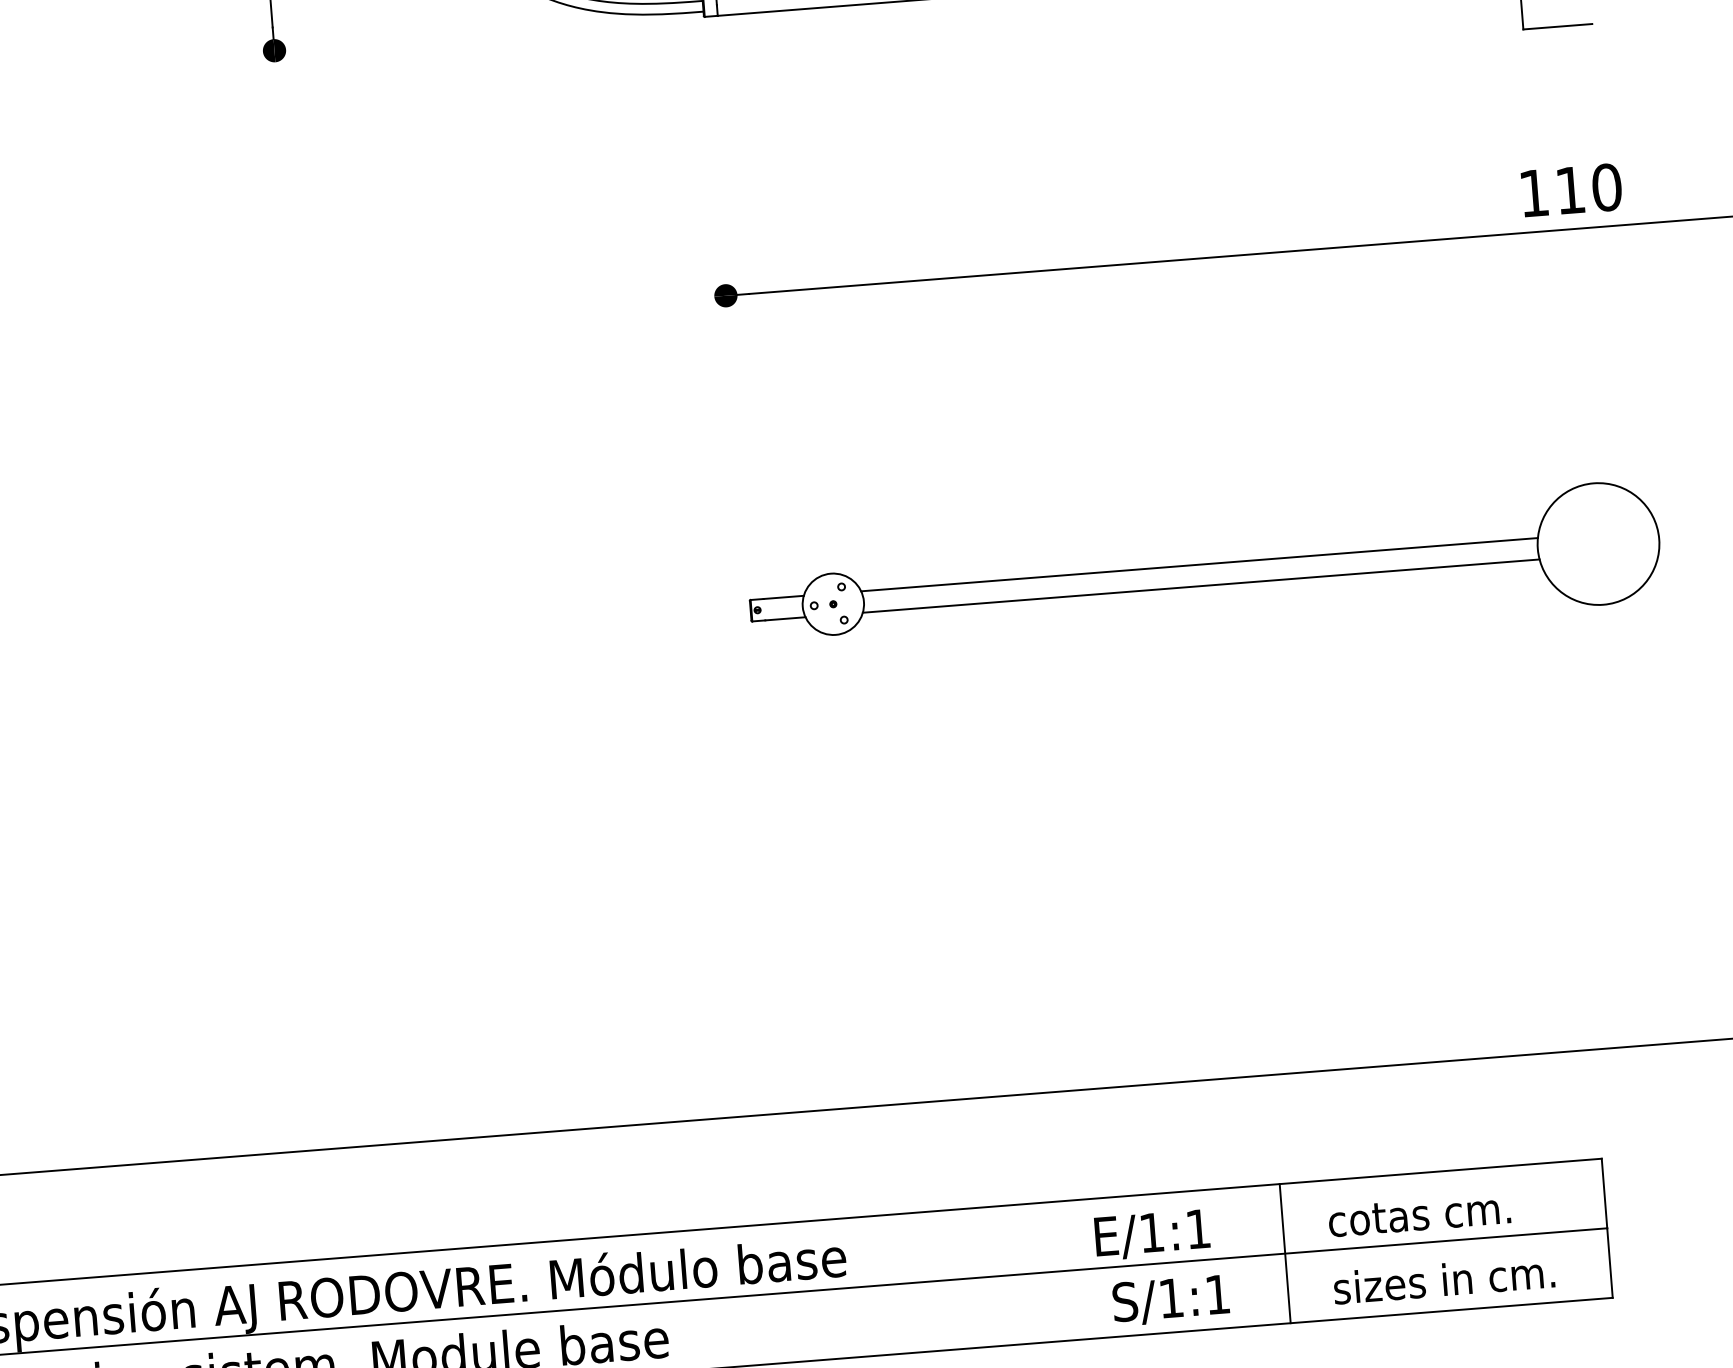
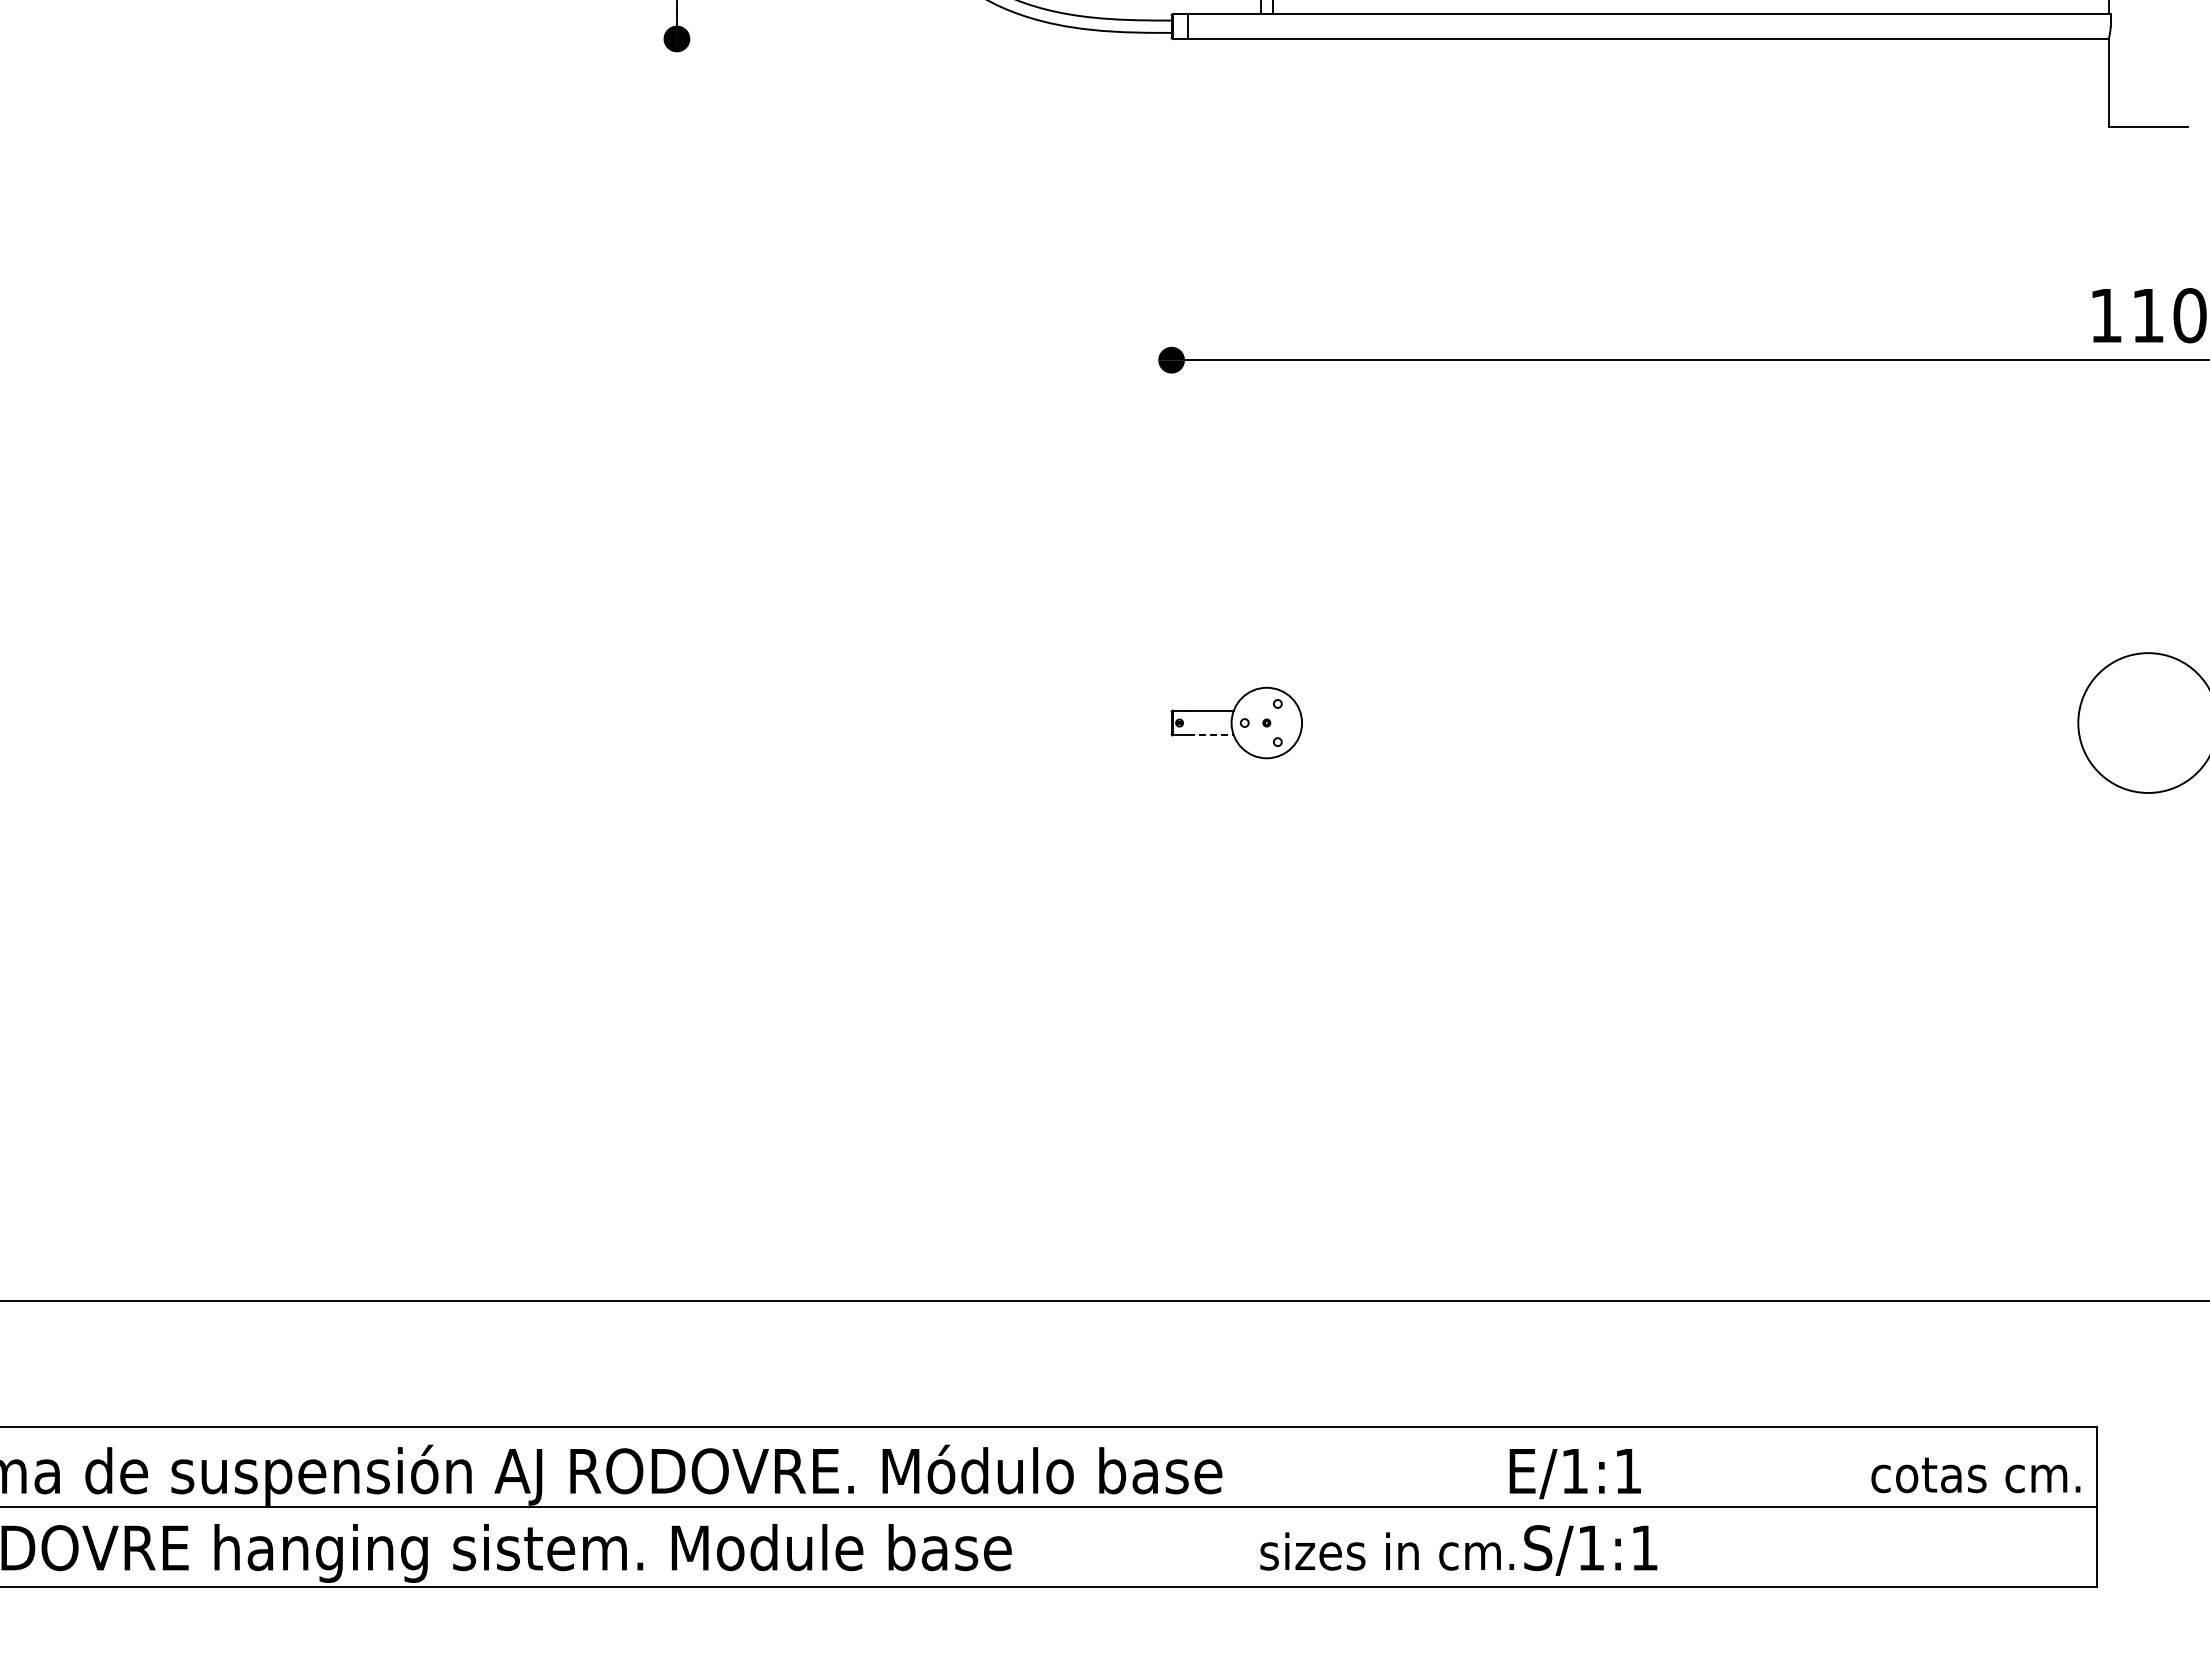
line: (1199, 564) -> (1689, 710), removed
line: (1201, 586) -> (1689, 735), removed
line: (786, 618) -> (1211, 735), solid -> dashed
text: (1419, 1215) -> (1975, 1475), moved
line: (1285, 1253) -> (1725, 1507), removed
text: (1443, 1279) -> (1386, 1551), moved

